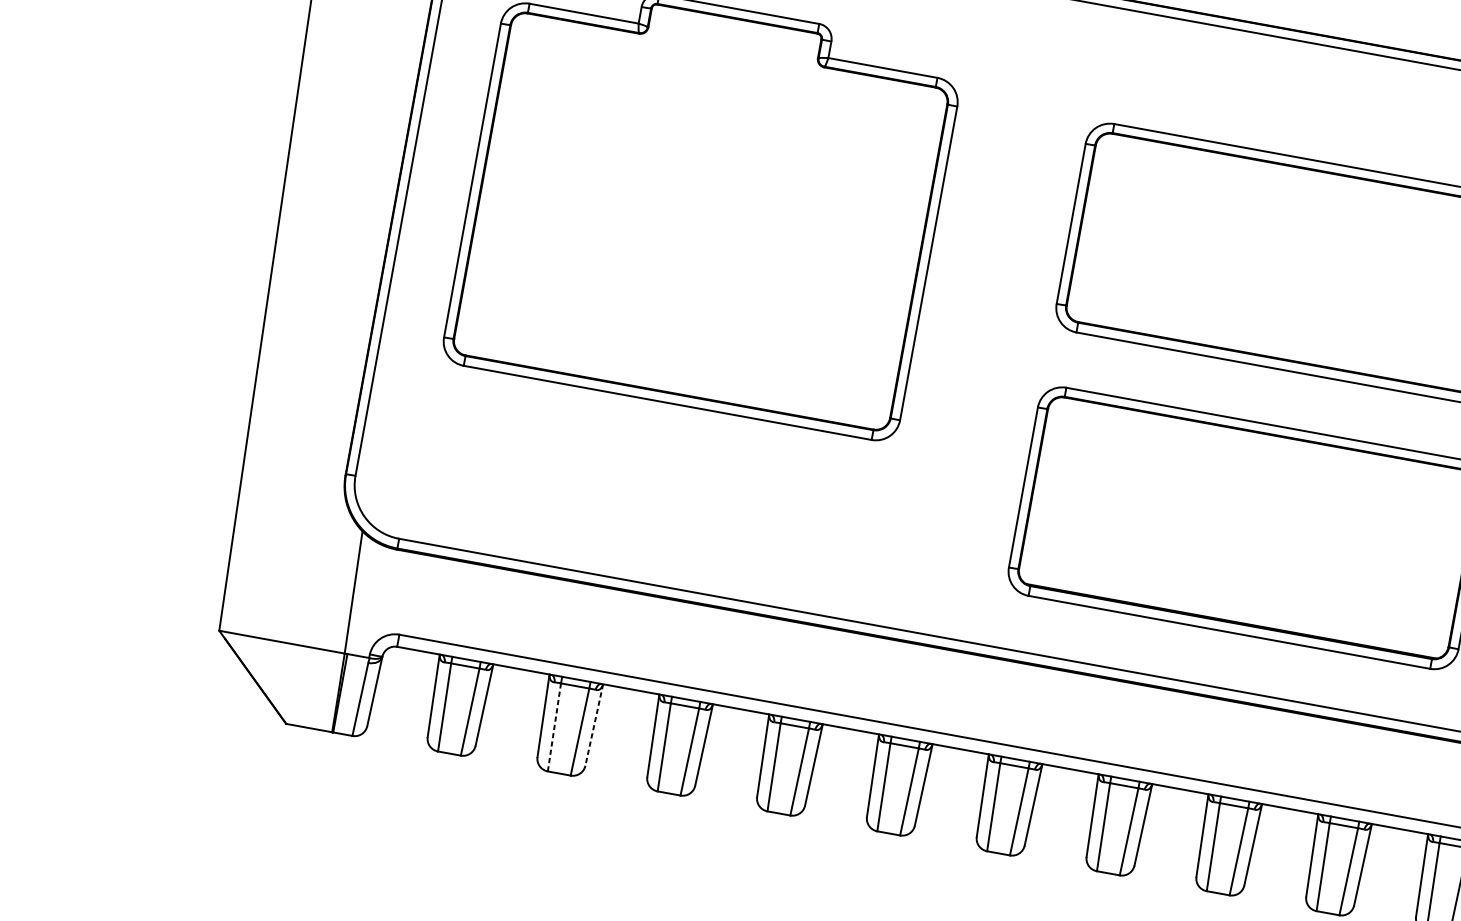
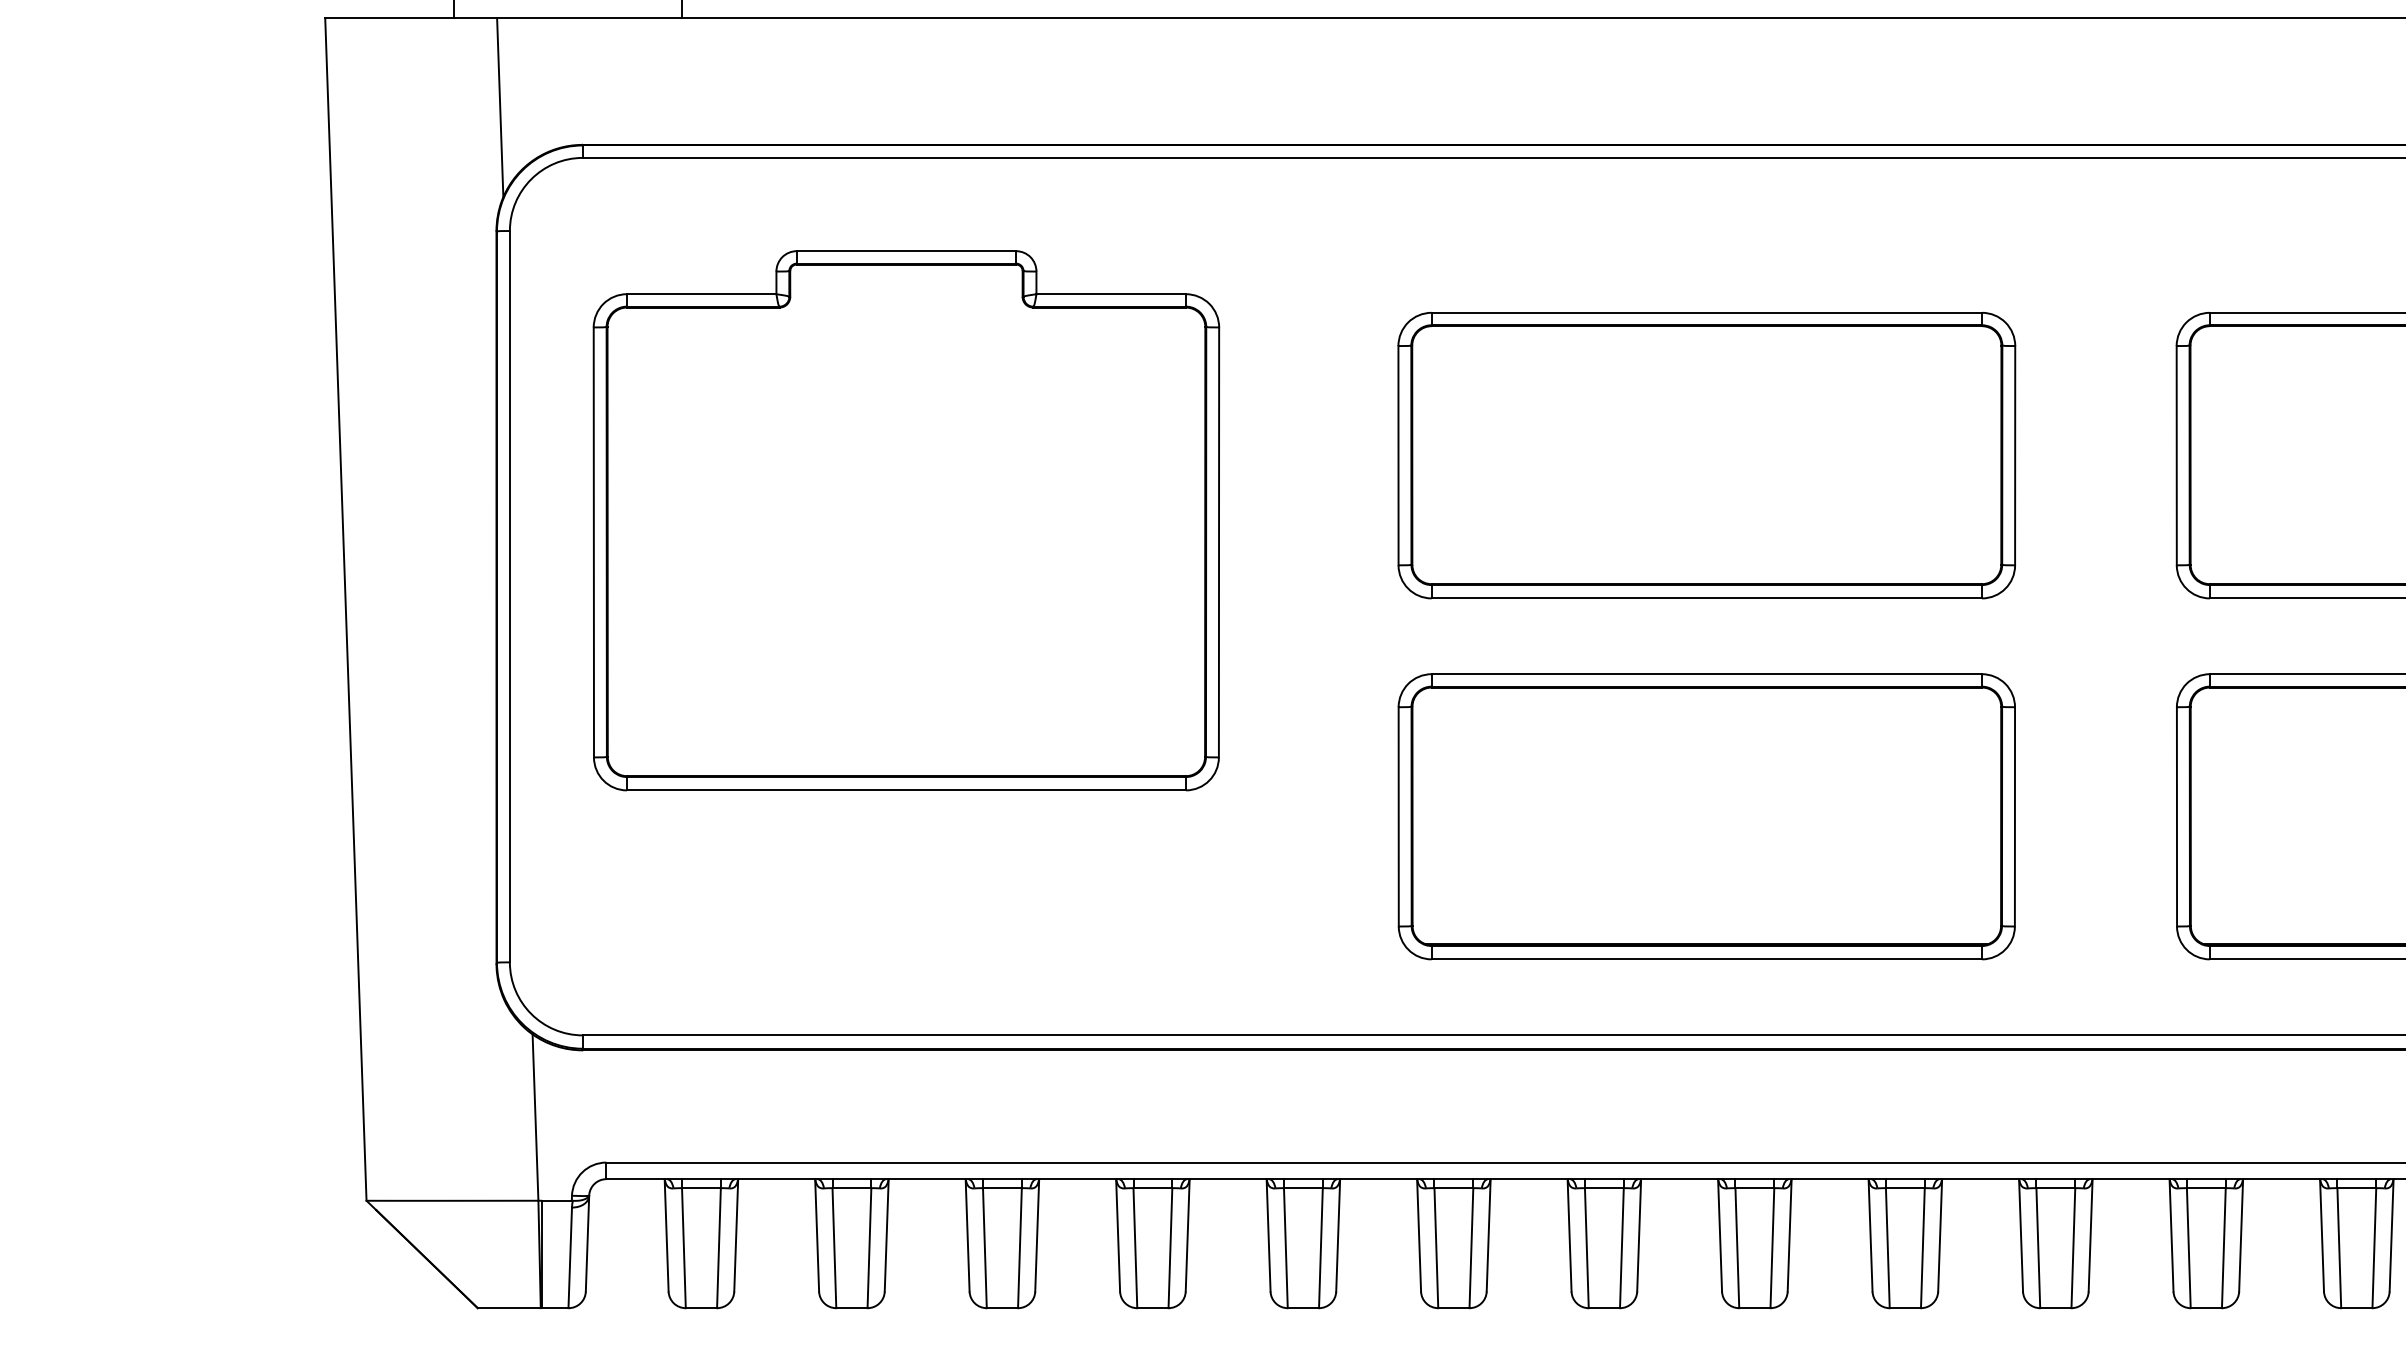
line: (594, 725) -> (886, 1235), dashed -> solid
line: (554, 727) -> (834, 1248), dashed -> solid

